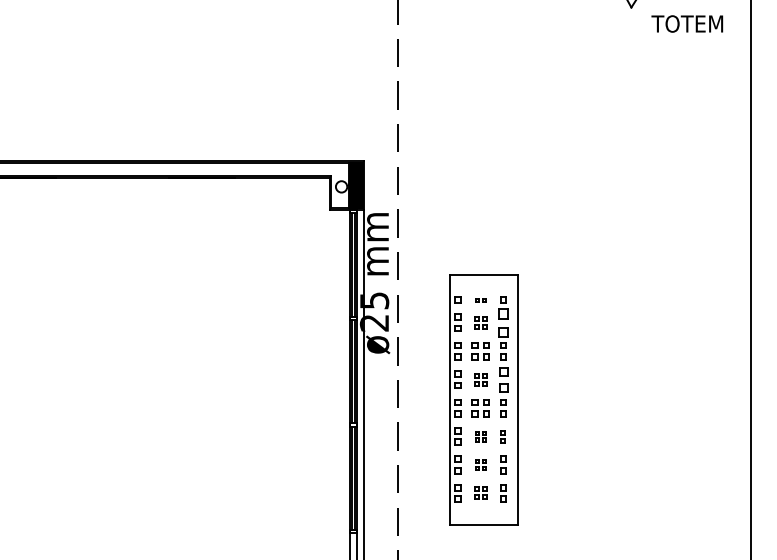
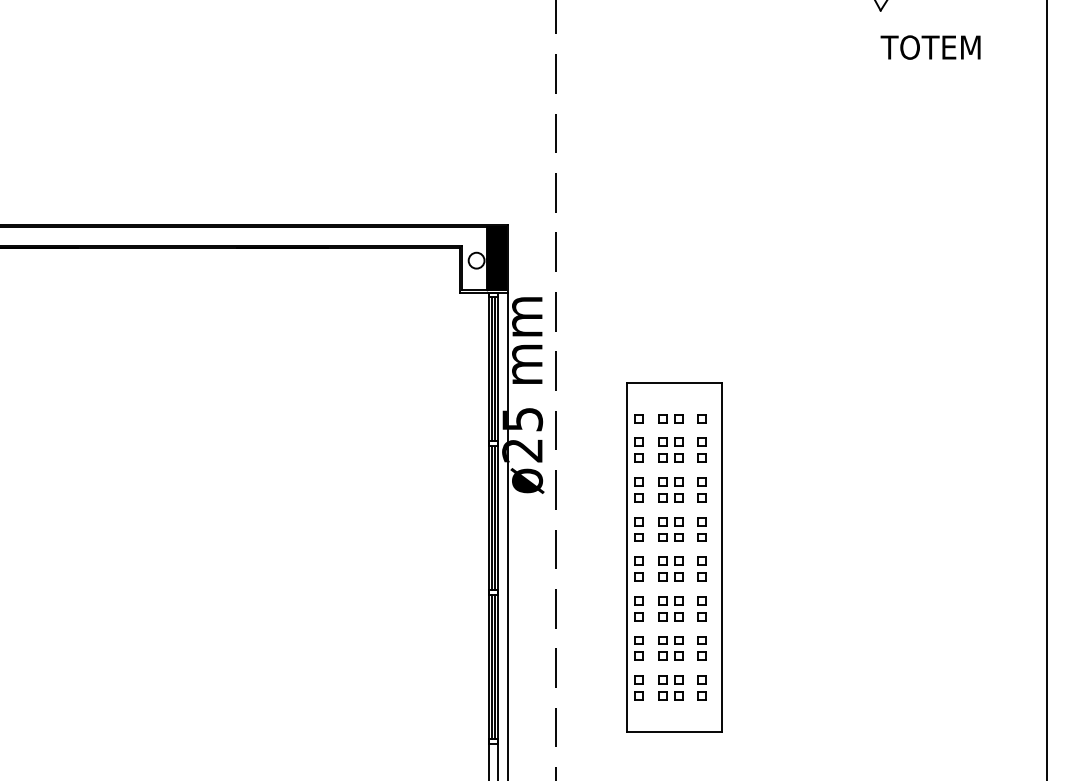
text: (687, 23) -> (930, 47), moved
part: (480, 300) -> (670, 418), size x1.67
part: (480, 322) -> (670, 449), size x1.43
part: (502, 322) -> (701, 449), size x0.62
part: (480, 379) -> (670, 529), size x1.43
part: (502, 379) -> (701, 529), size x0.71
part: (480, 436) -> (670, 608), size x1.67
part: (502, 436) -> (701, 608), size x1.43
part: (480, 465) -> (670, 648), size x1.67
part: (480, 493) -> (670, 687), size x1.43

